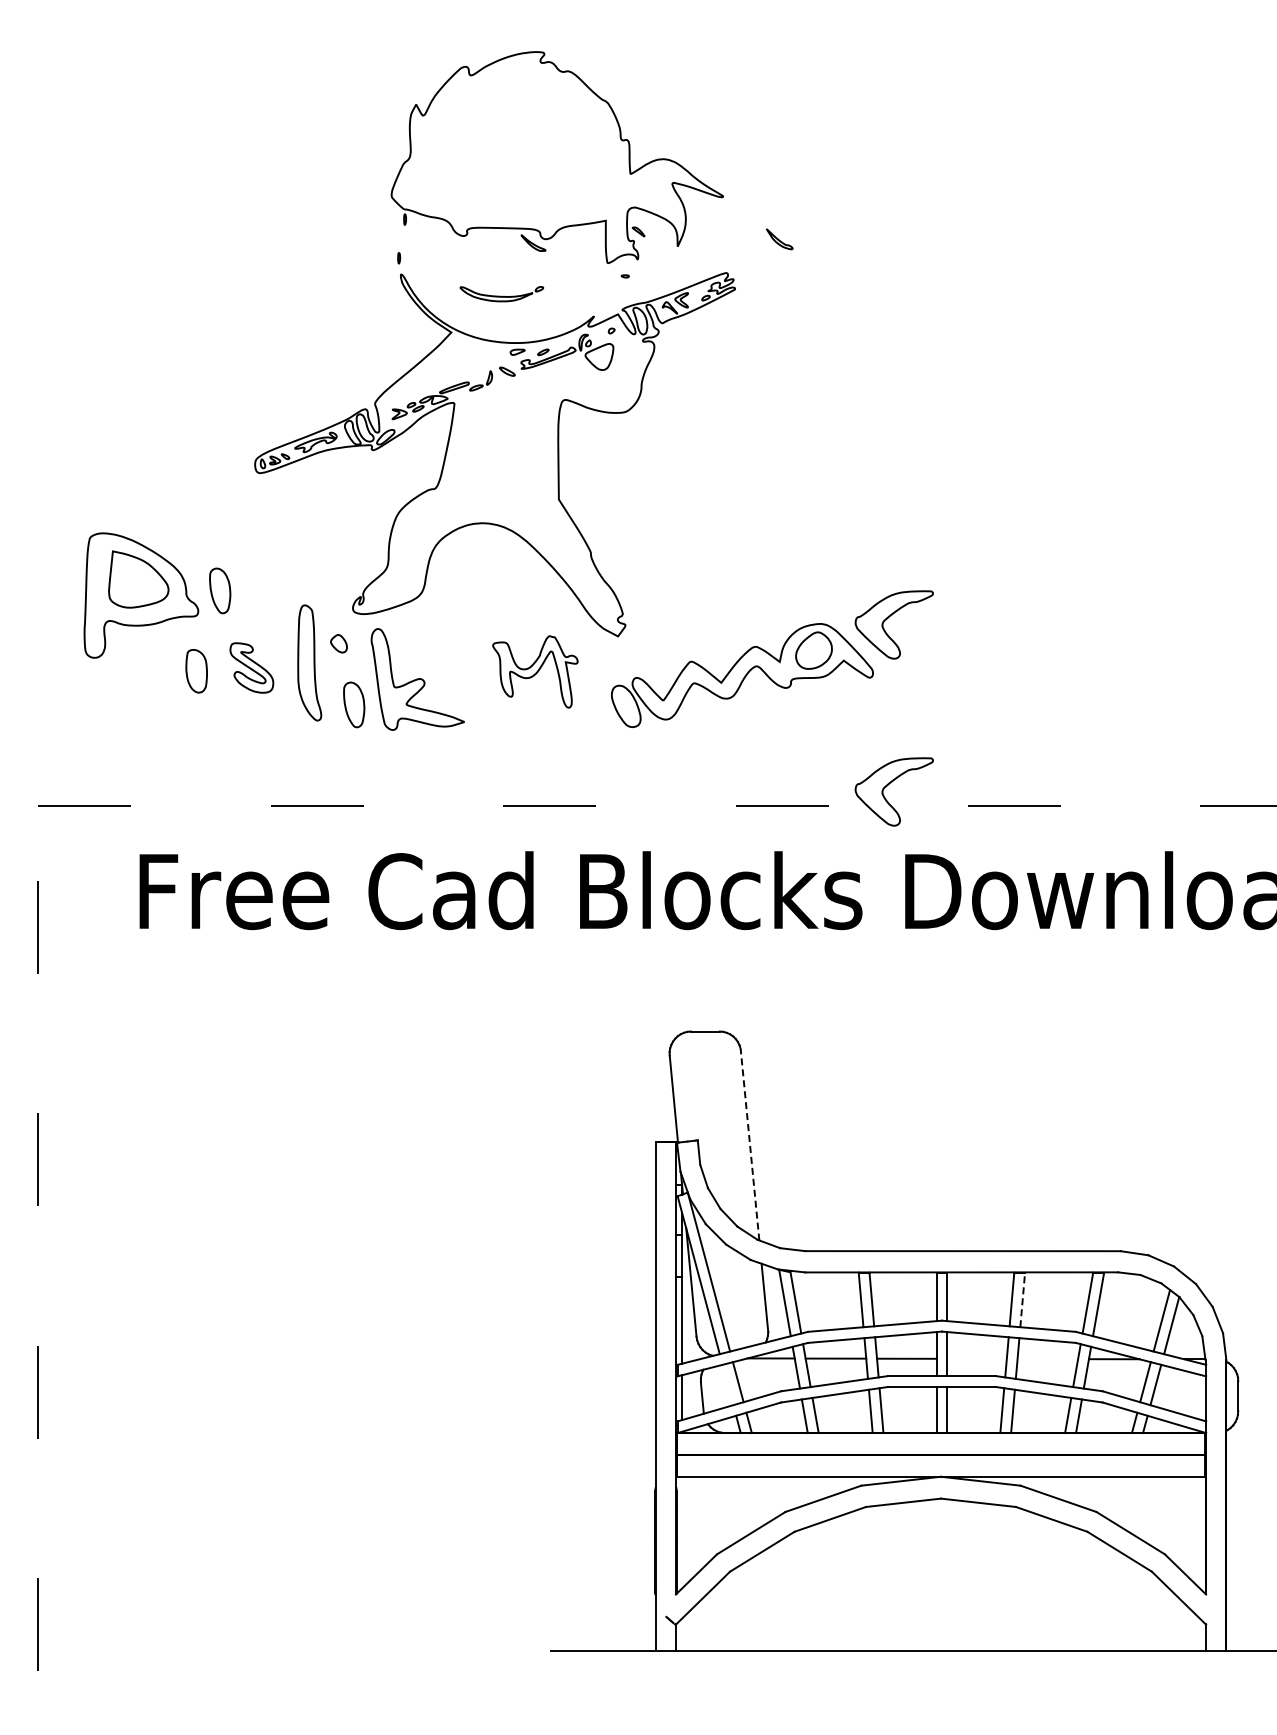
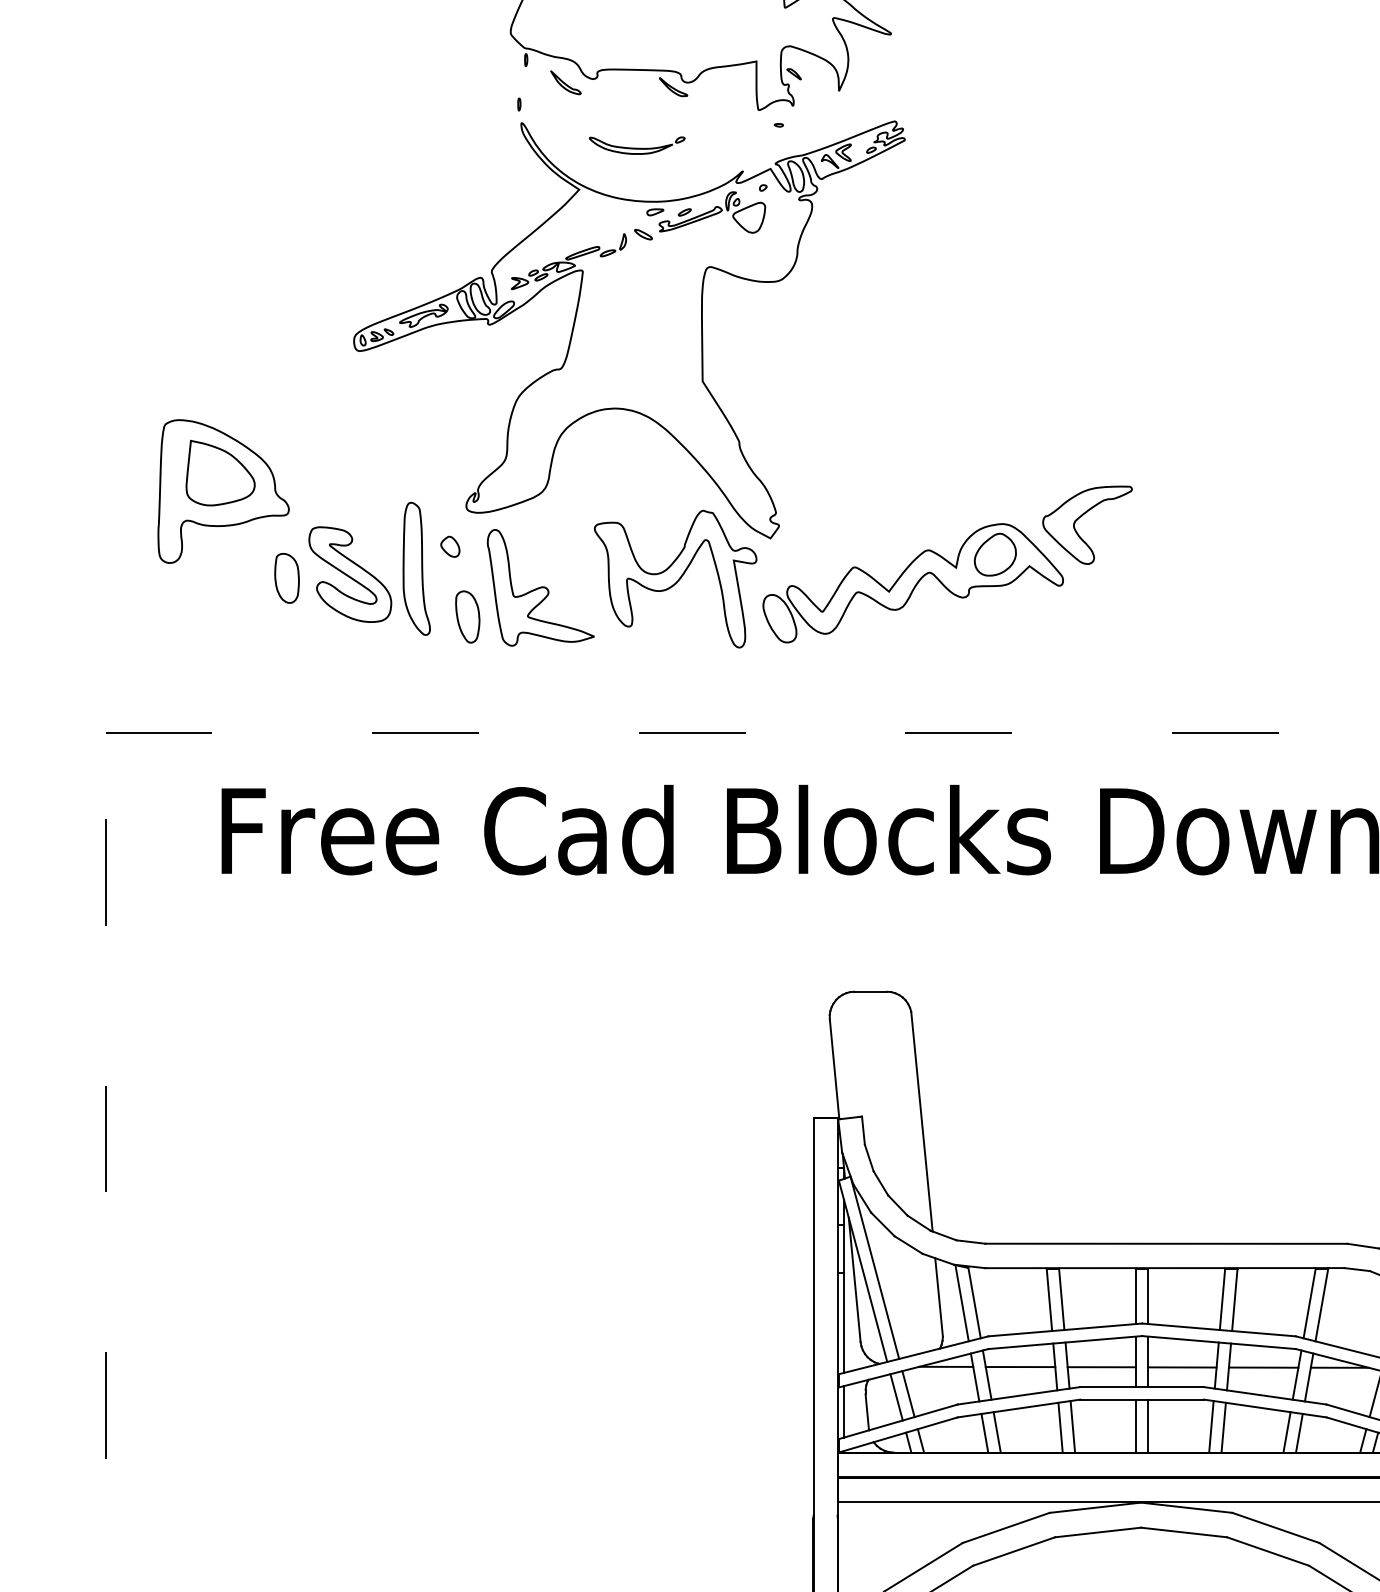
part: (779, 239) -> (565, 82), moved
part: (220, 590) -> (314, 485), removed
part: (251, 667) -> (349, 574), size x1.67
part: (535, 671) -> (675, 578), size x1.67
part: (888, 785) -> (1080, 709), removed
line: (749, 1144) -> (921, 1121), dashed -> solid
line: (1022, 1299) -> (1234, 1299), dashed -> solid
line: (976, 1358) -> (1181, 1366), added
line: (1047, 1359) -> (1263, 1368), added
line: (727, 1384) -> (896, 1396), added

